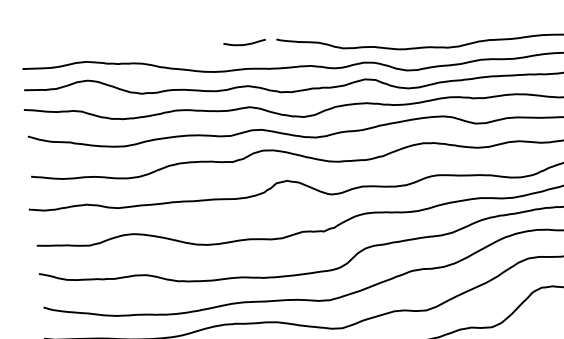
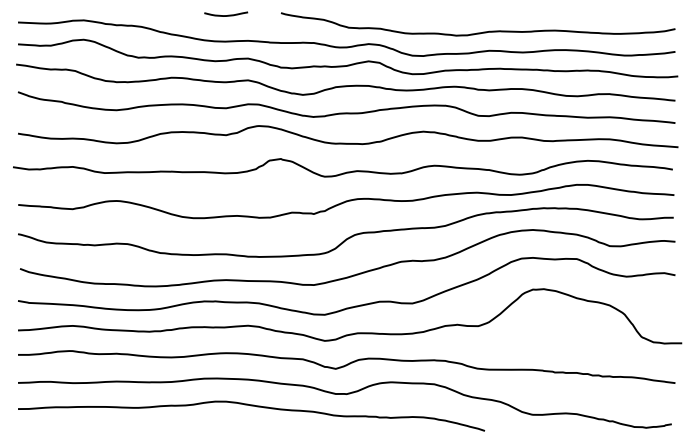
curve: (245, 44) -> (226, 15), moved

